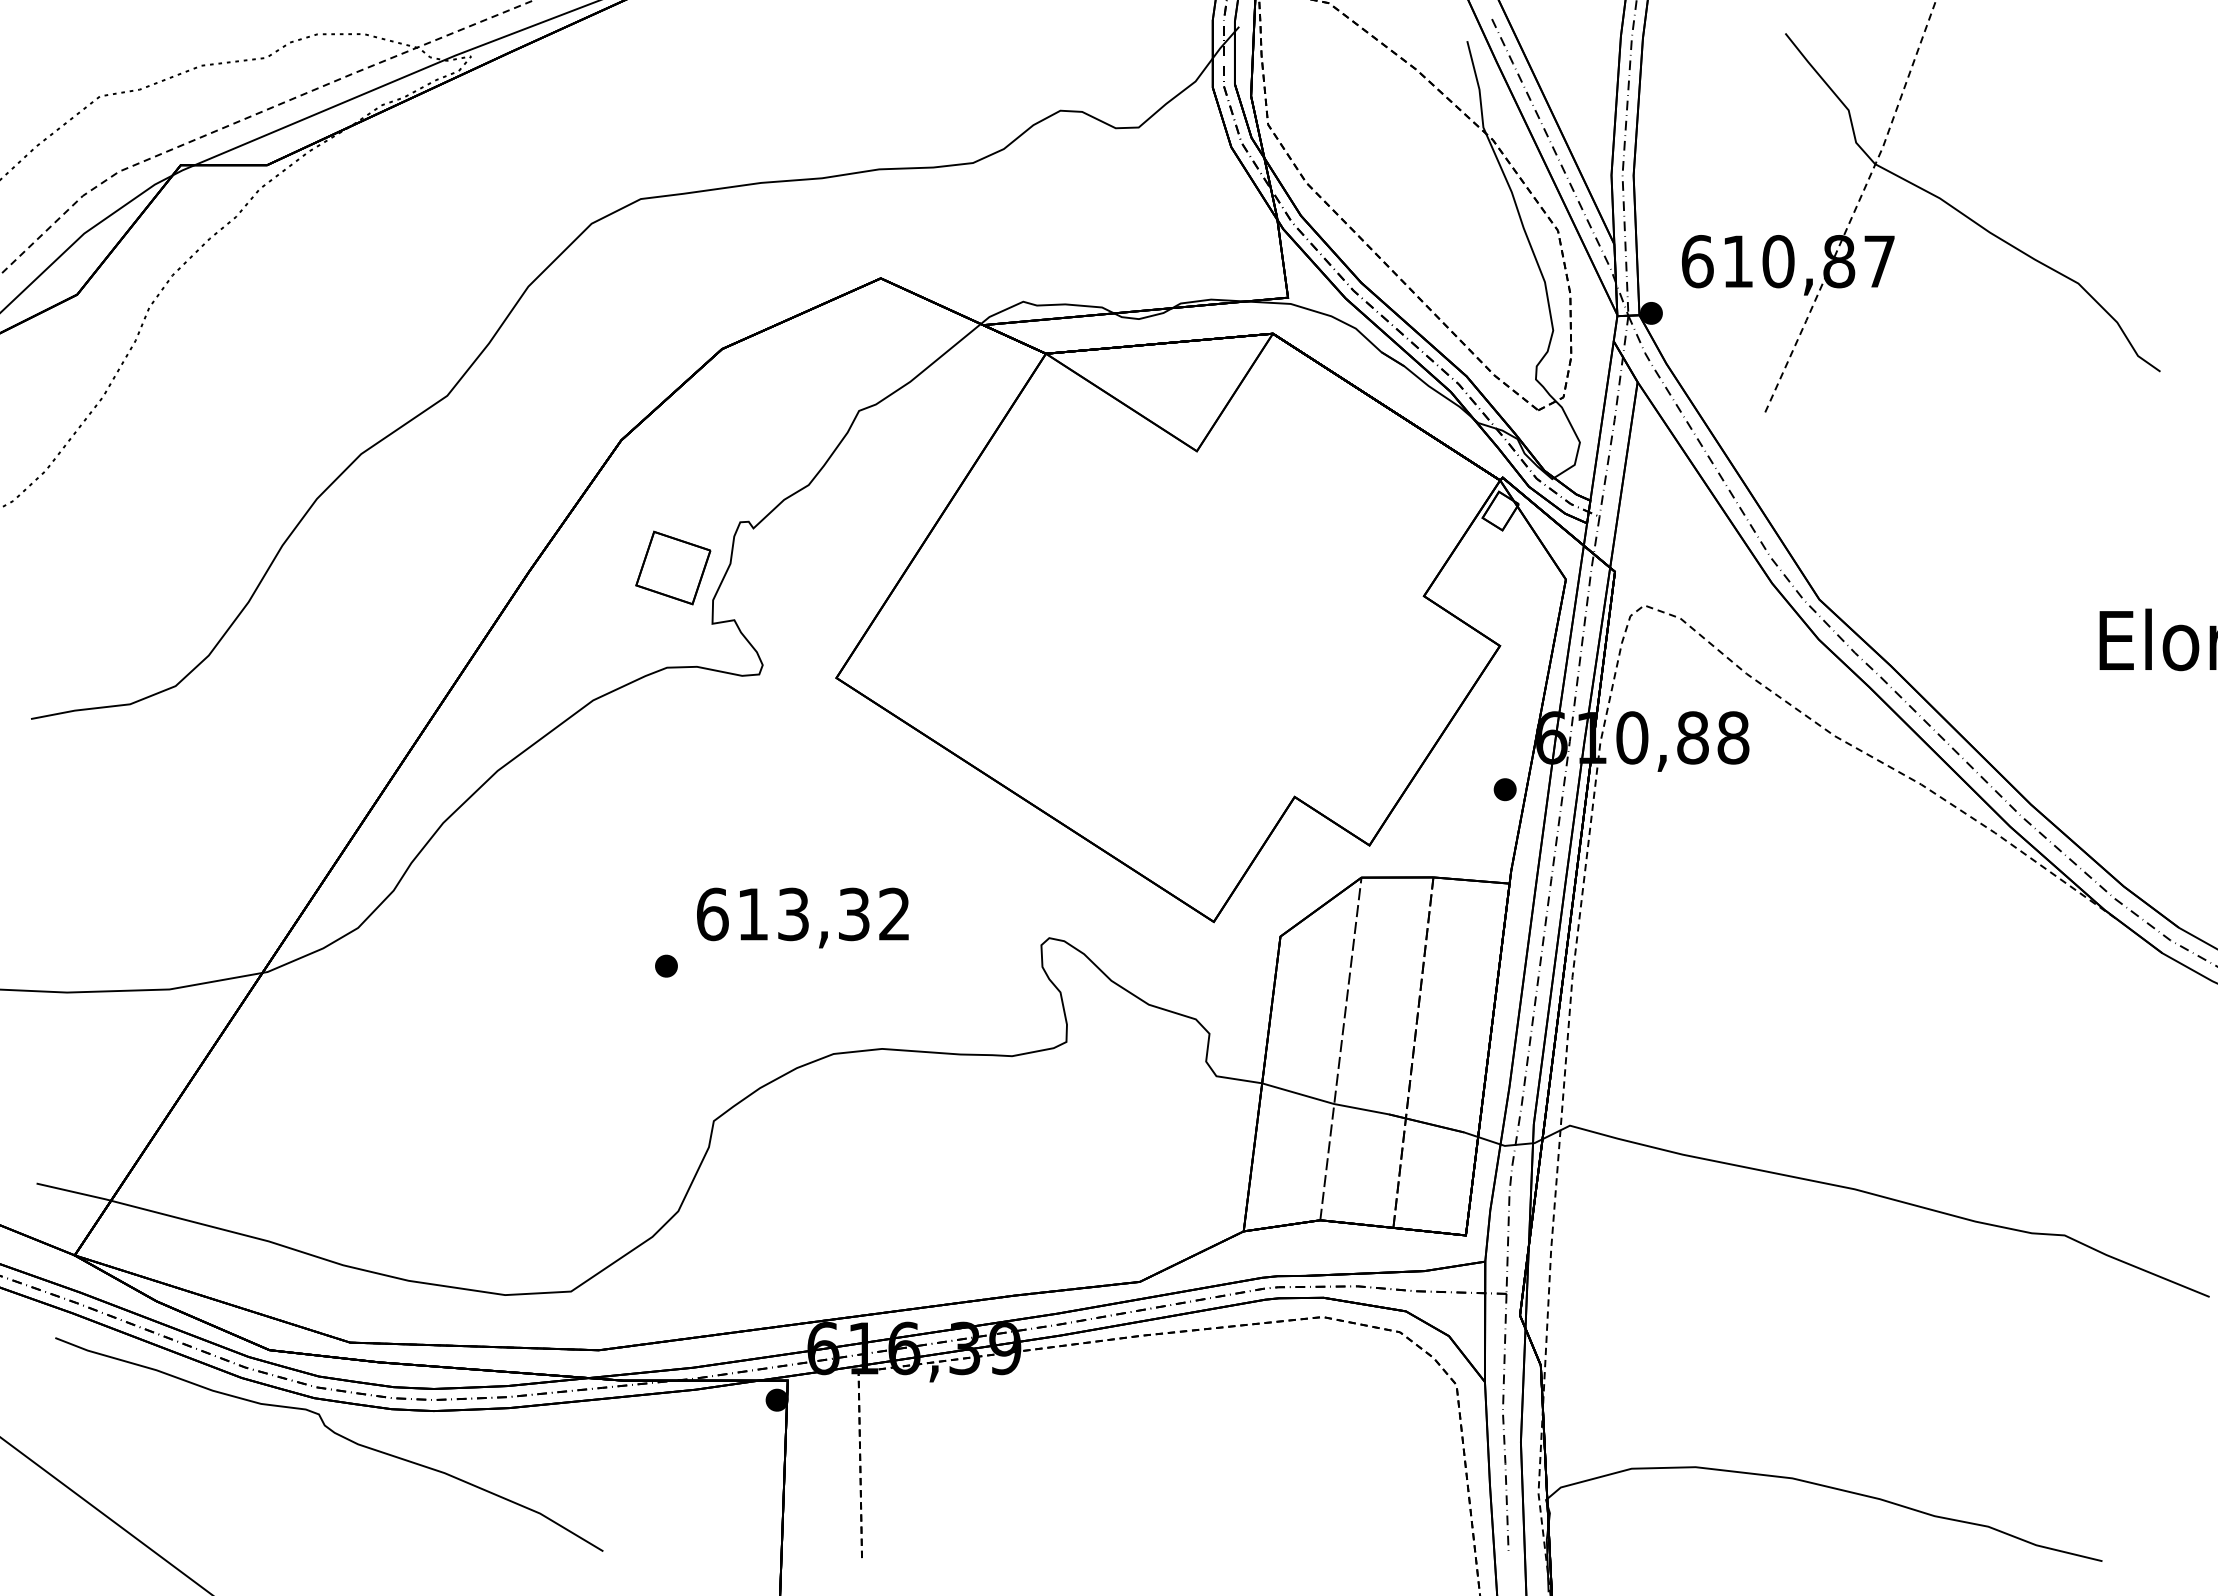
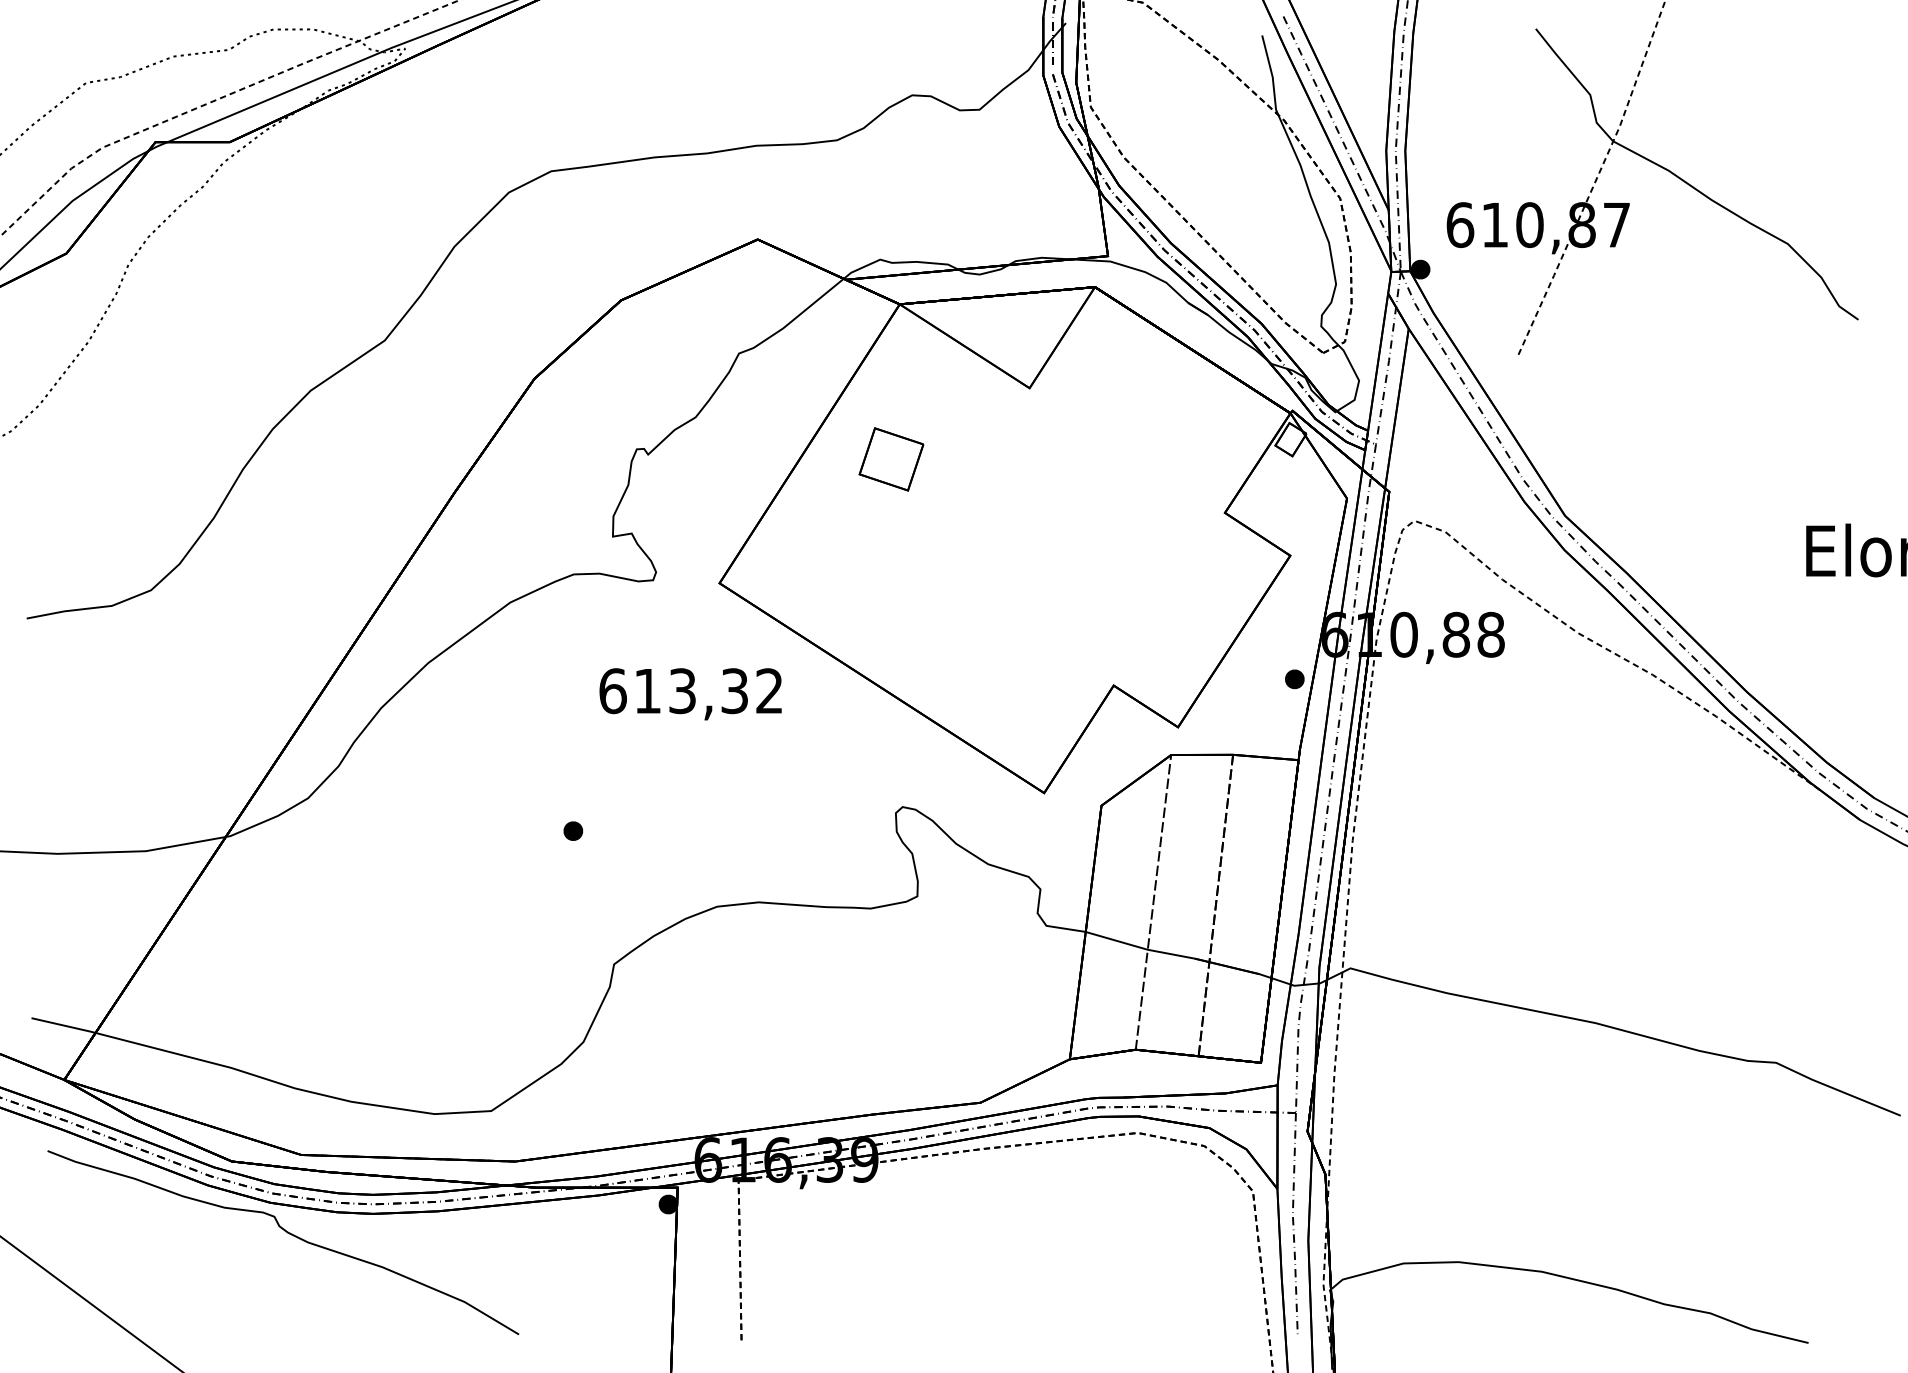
part: (673, 567) -> (891, 458), moved
text: (802, 917) -> (690, 693), moved

